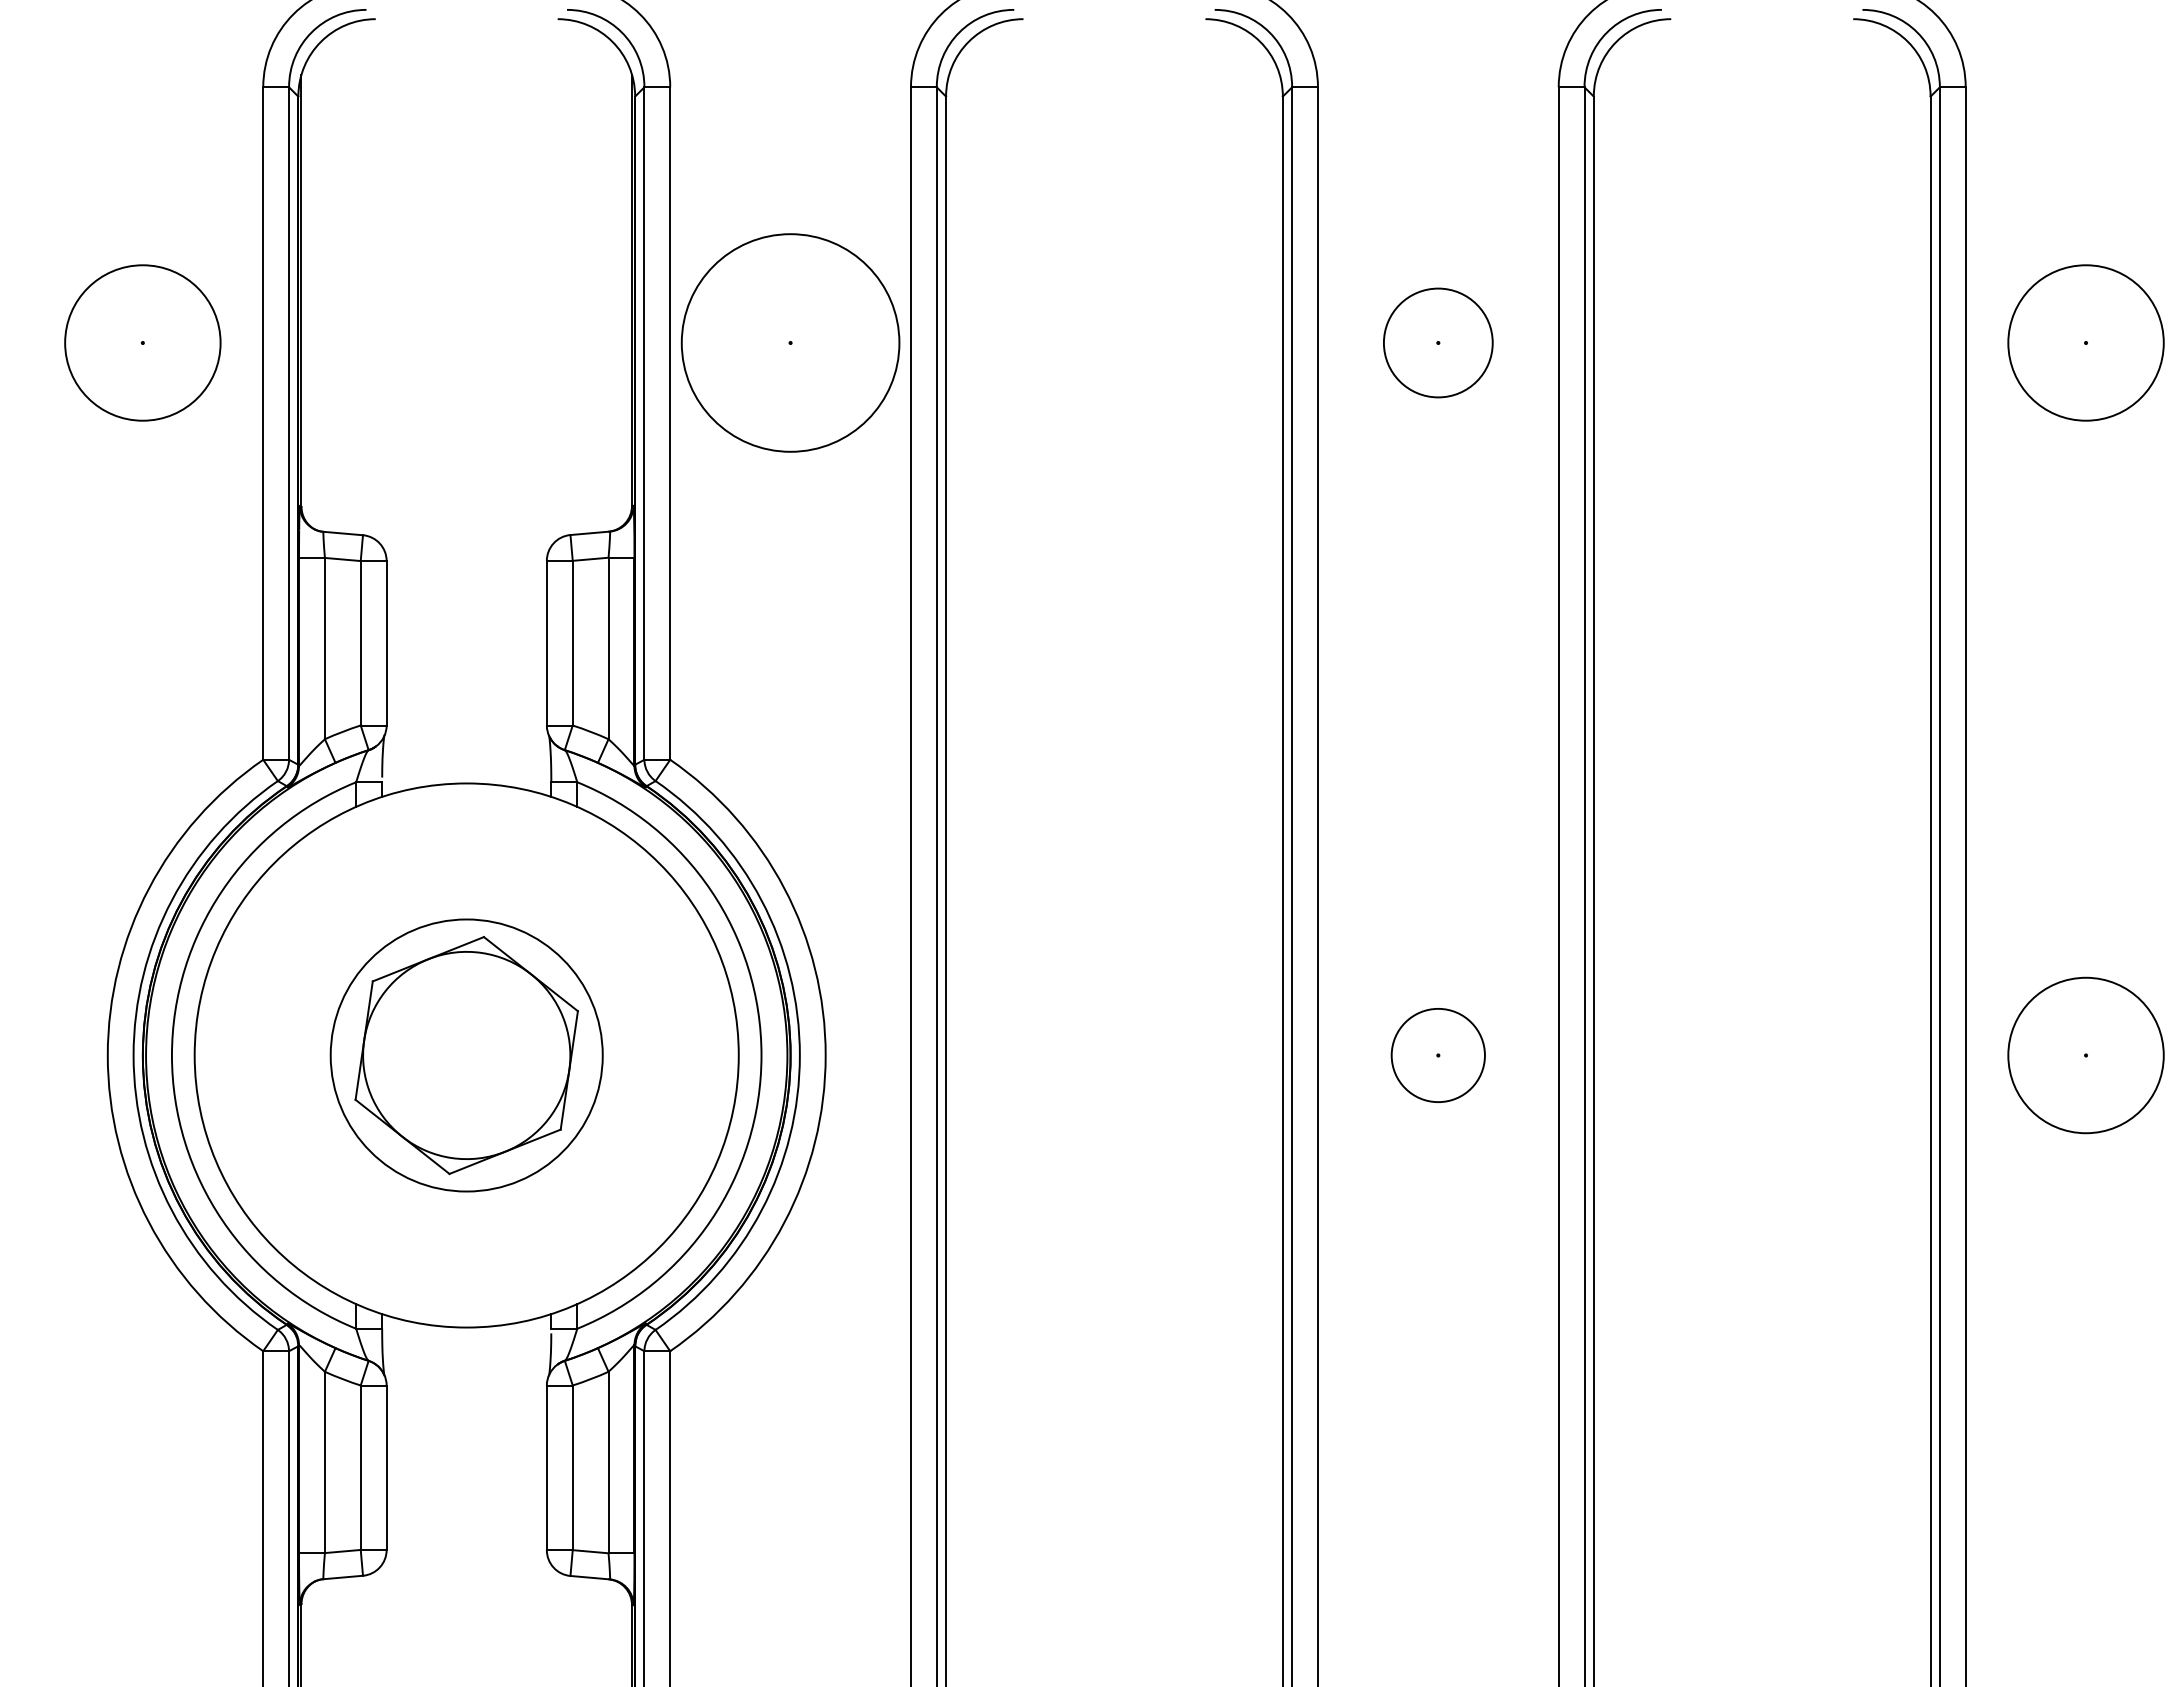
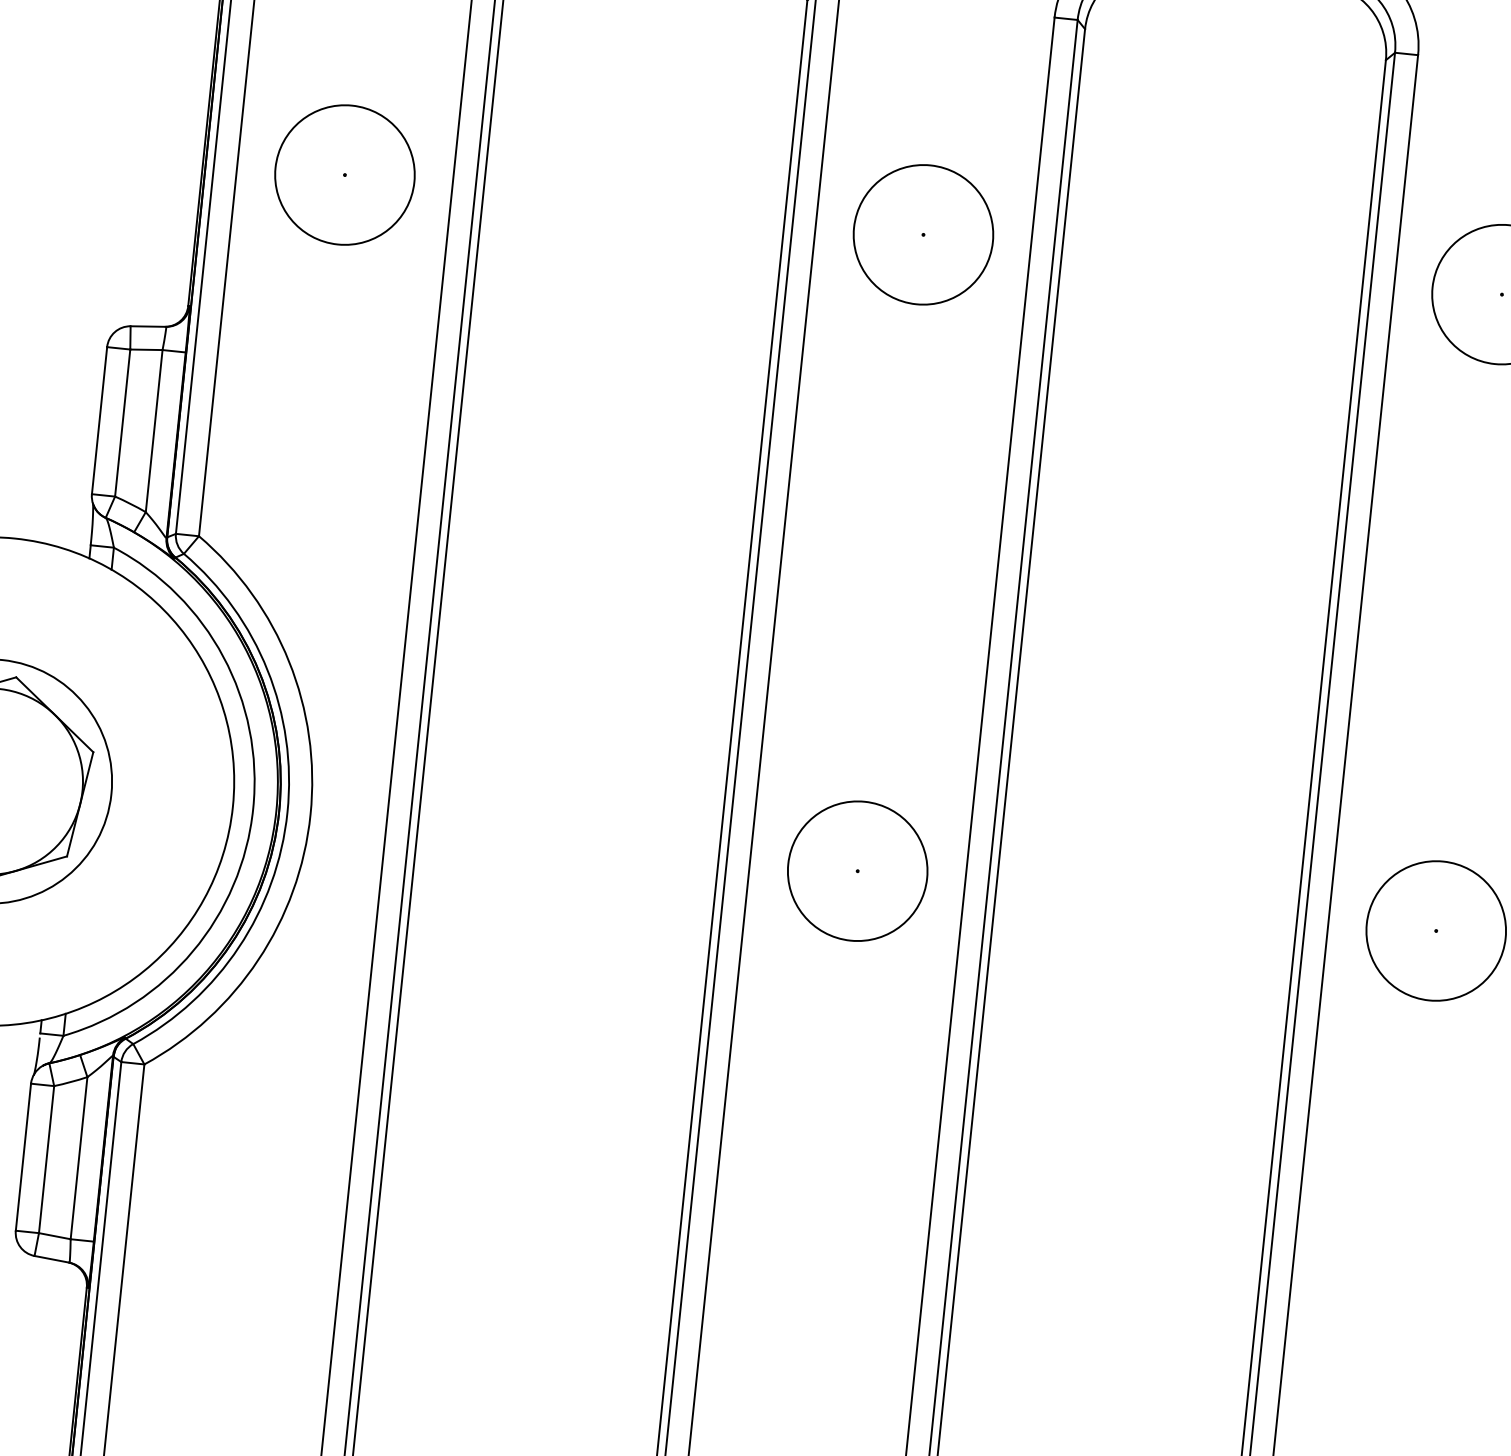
circle: (790, 342) -> (344, 174), size x0.71
circle: (1438, 342) -> (923, 234), size x1.43
circle: (1438, 1055) -> (857, 871), size x1.67

